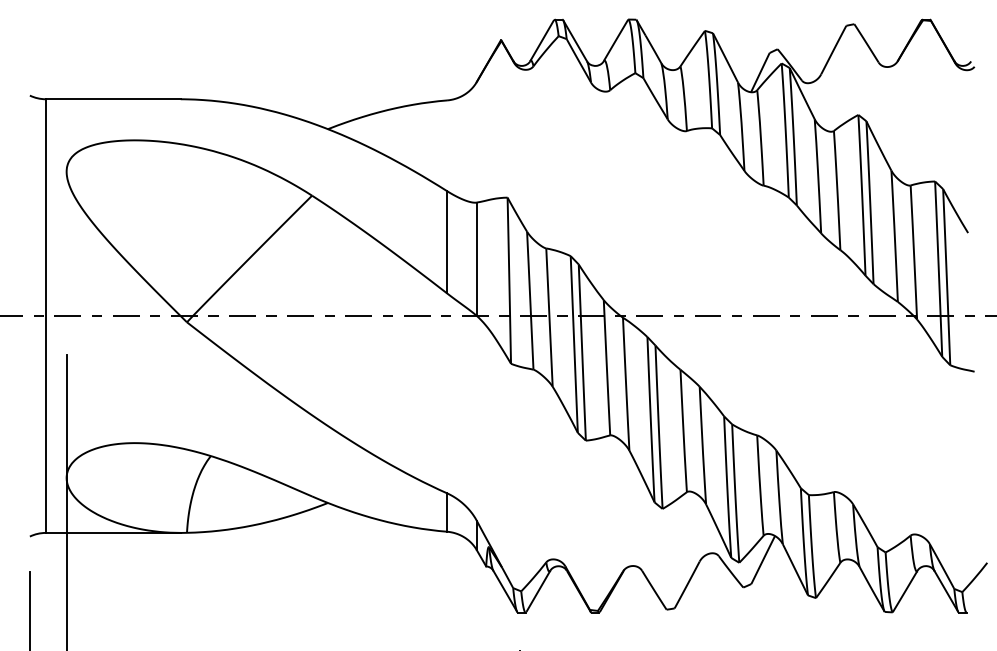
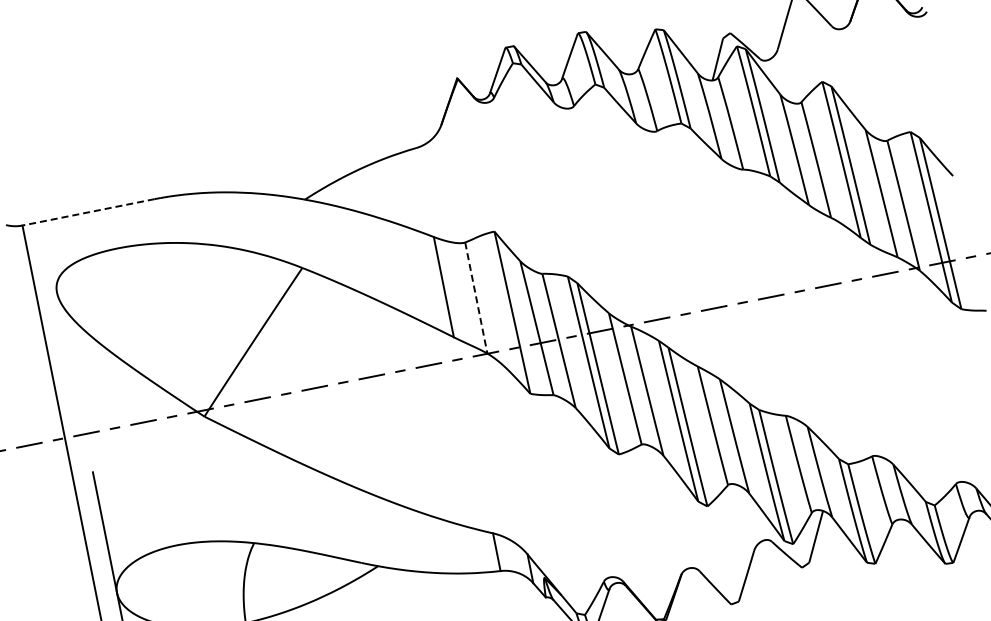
line: (112, 99) -> (87, 212), solid -> dashed
line: (476, 259) -> (476, 298), solid -> dashed

